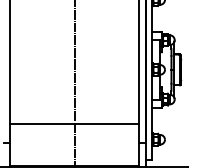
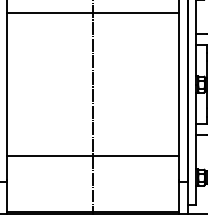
line: (74, 16) -> (93, 13), added

